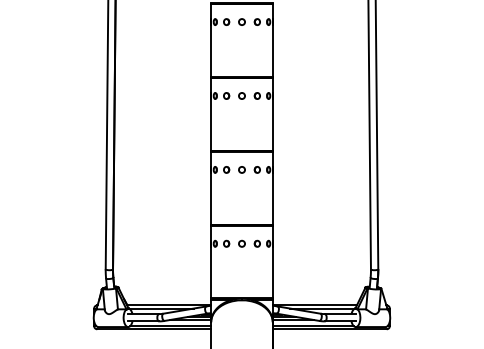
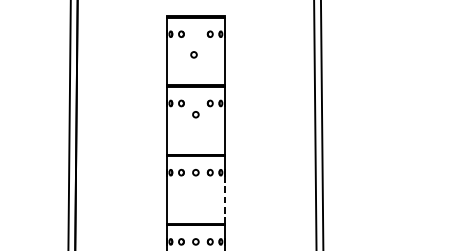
circle: (241, 21) -> (193, 54), moved
circle: (241, 95) -> (195, 114), moved
line: (272, 198) -> (224, 199), solid -> dashed

